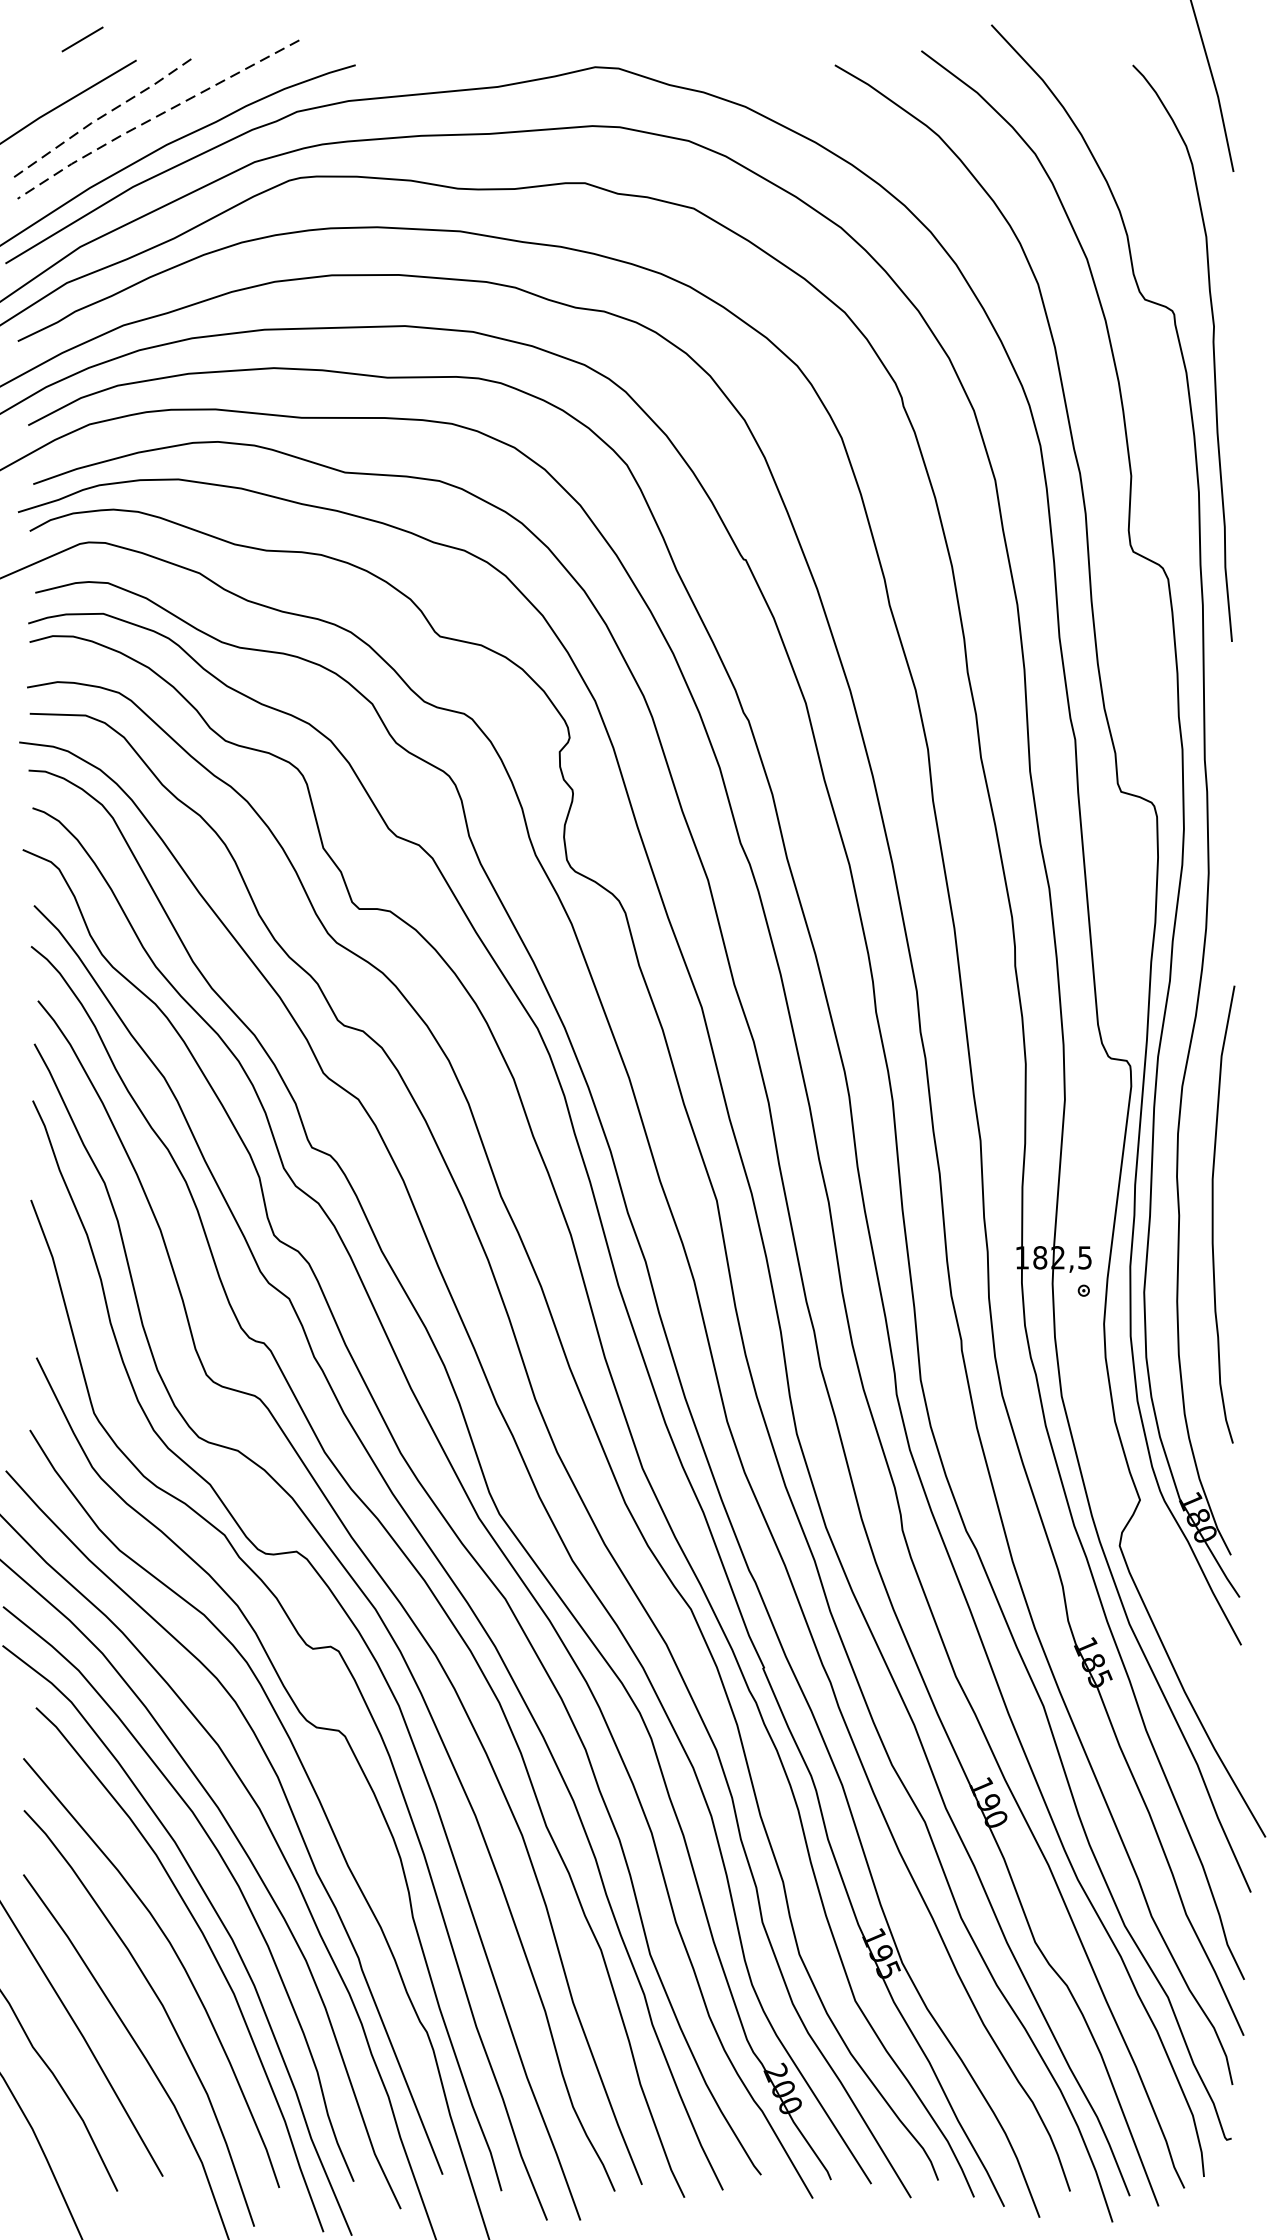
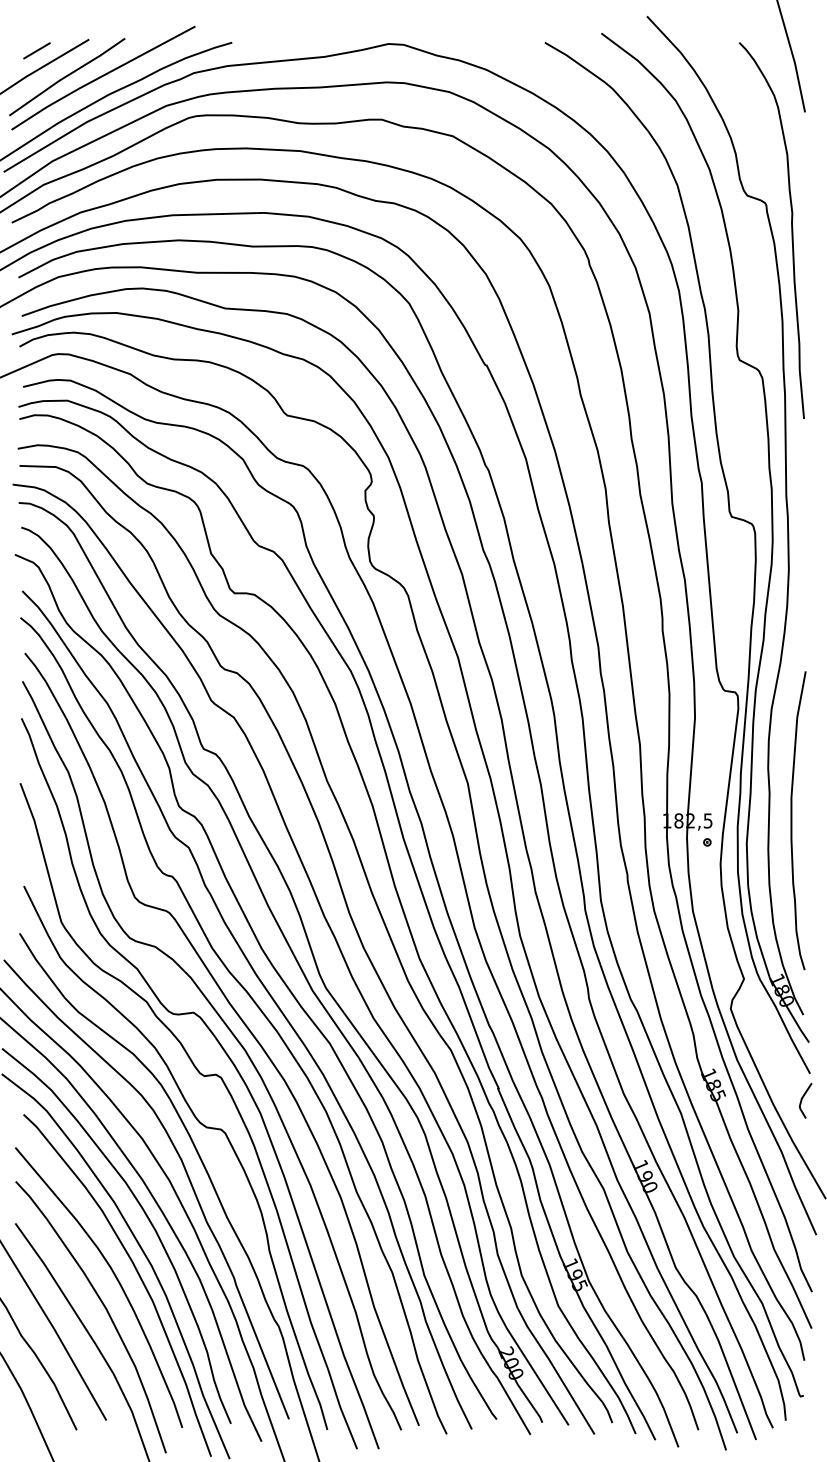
line: (81, 38) -> (36, 50), moved
line: (103, 115) -> (67, 75), dashed -> solid
line: (155, 117) -> (101, 76), dashed -> solid
curve: (1214, 1214) -> (792, 820), moved
line: (1231, 1683) -> (803, 1098), added

